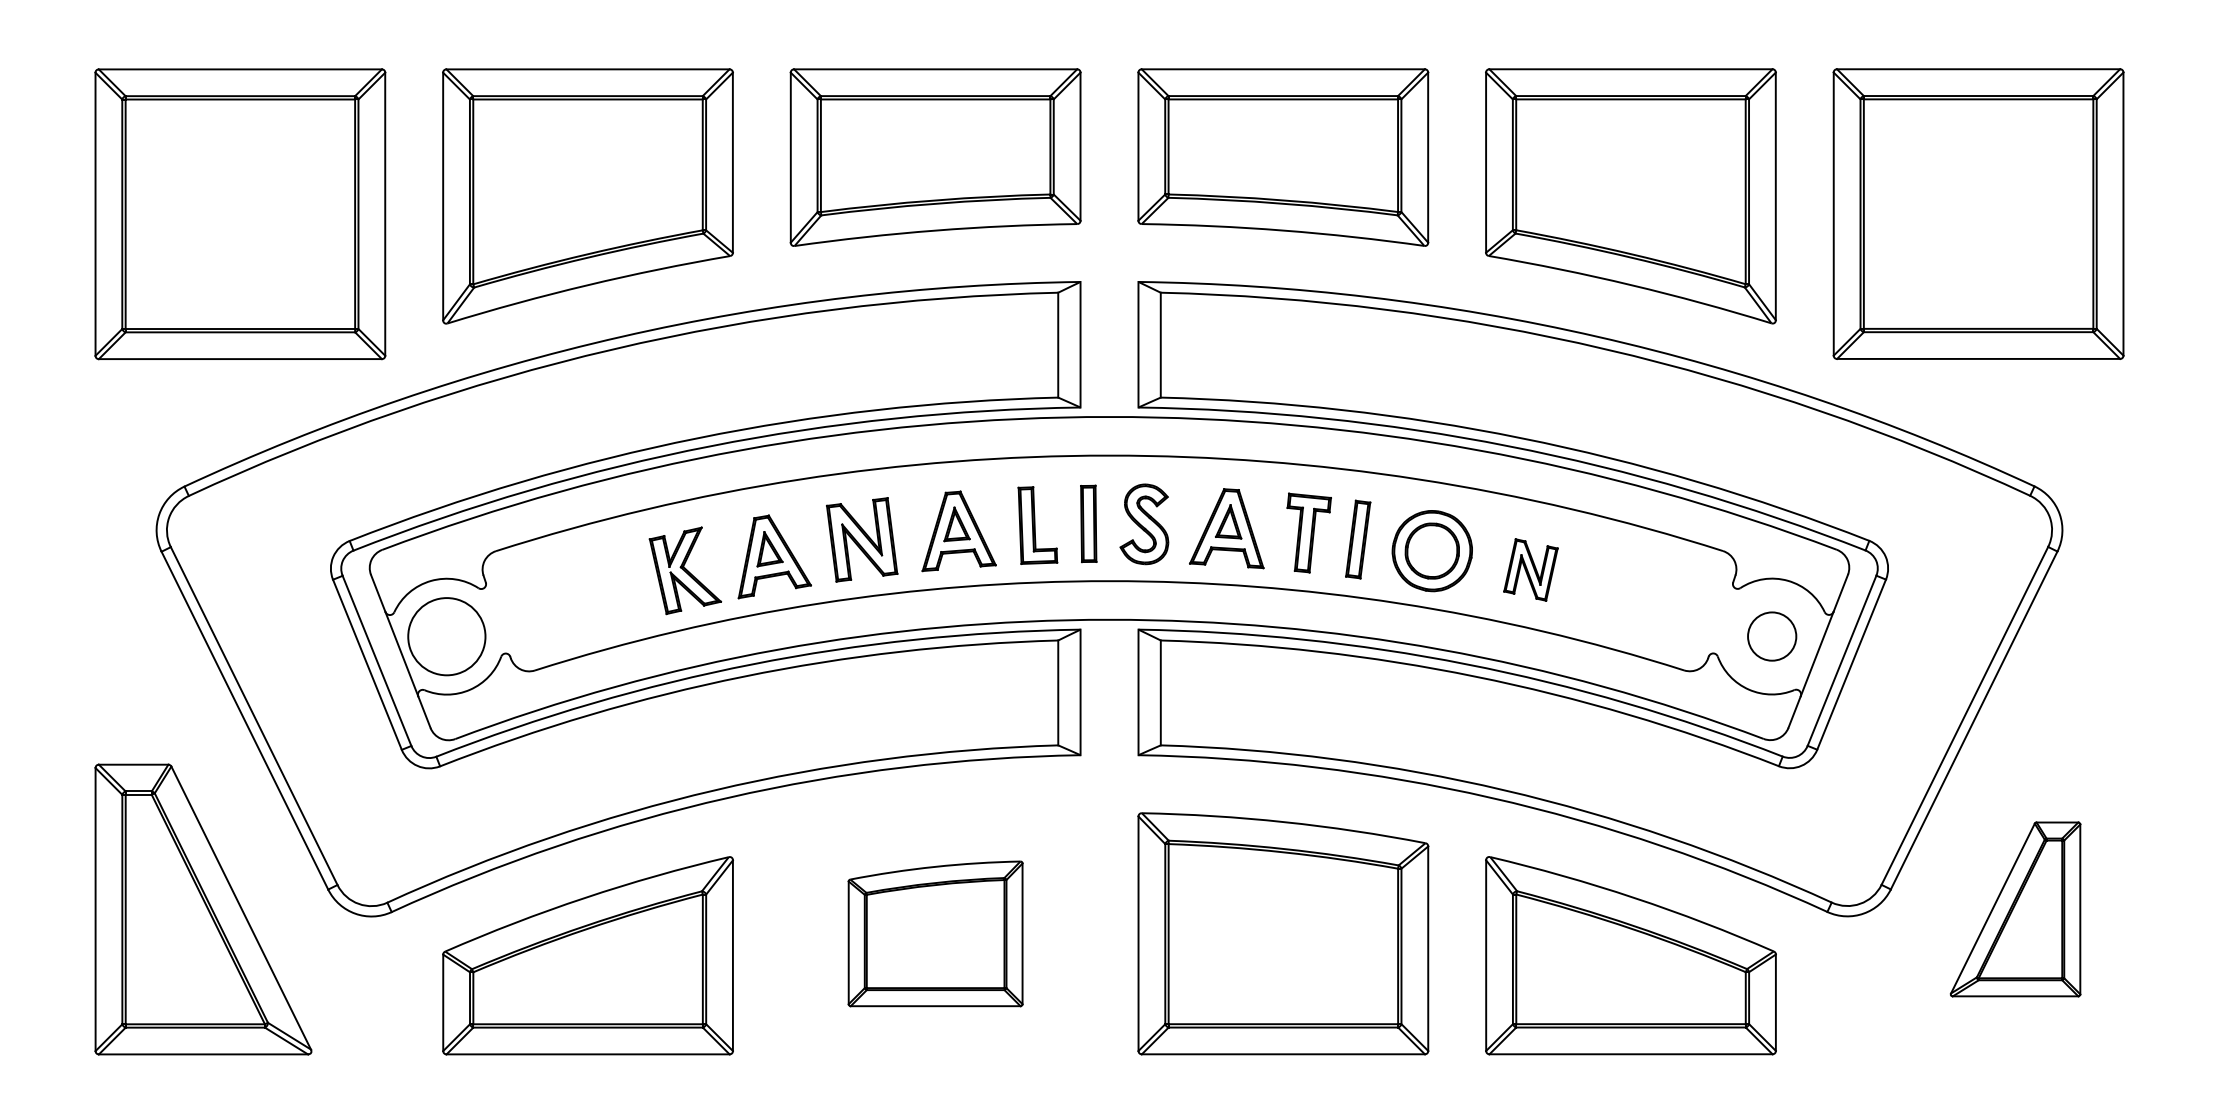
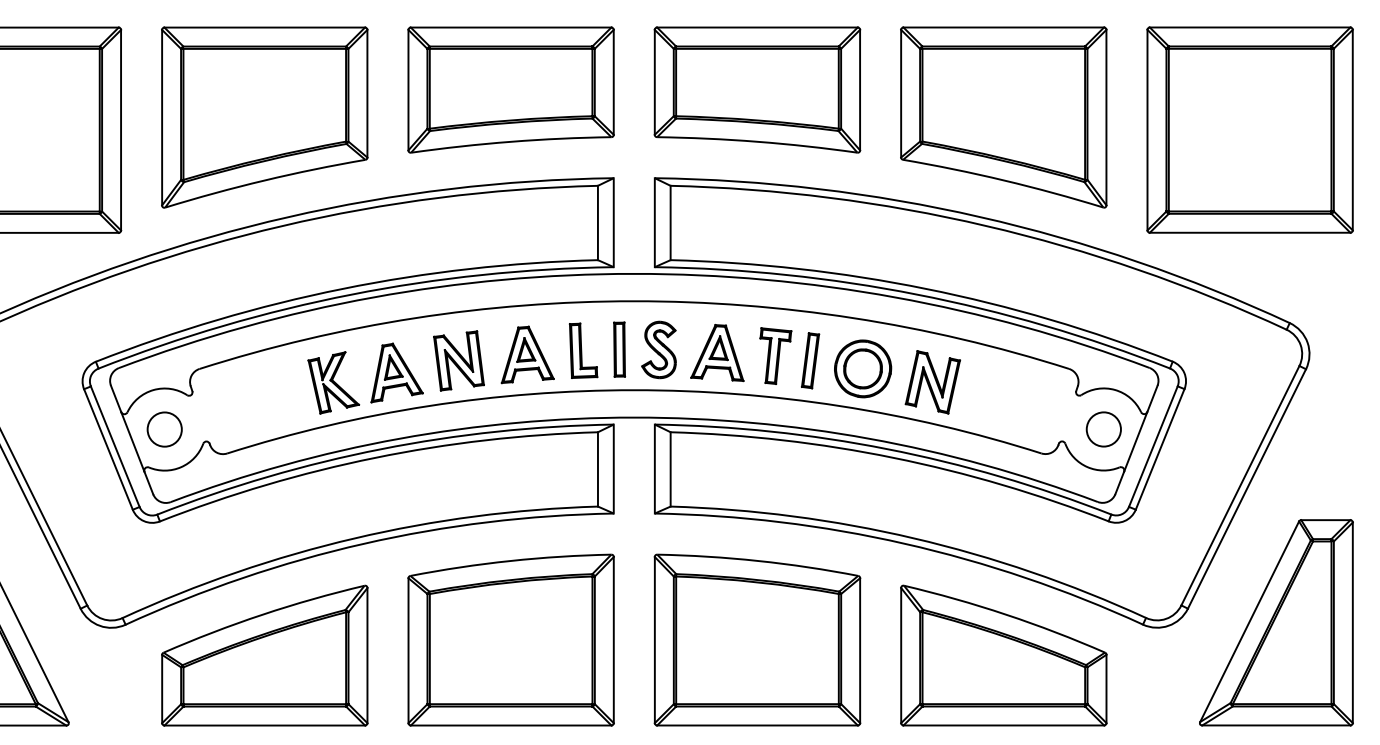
part: (1530, 569) -> (932, 381), size x1.43
circle: (446, 636) -> (164, 429), size x0.62
part: (2015, 909) -> (1276, 622), size x1.67
part: (935, 933) -> (510, 639), size x1.67

